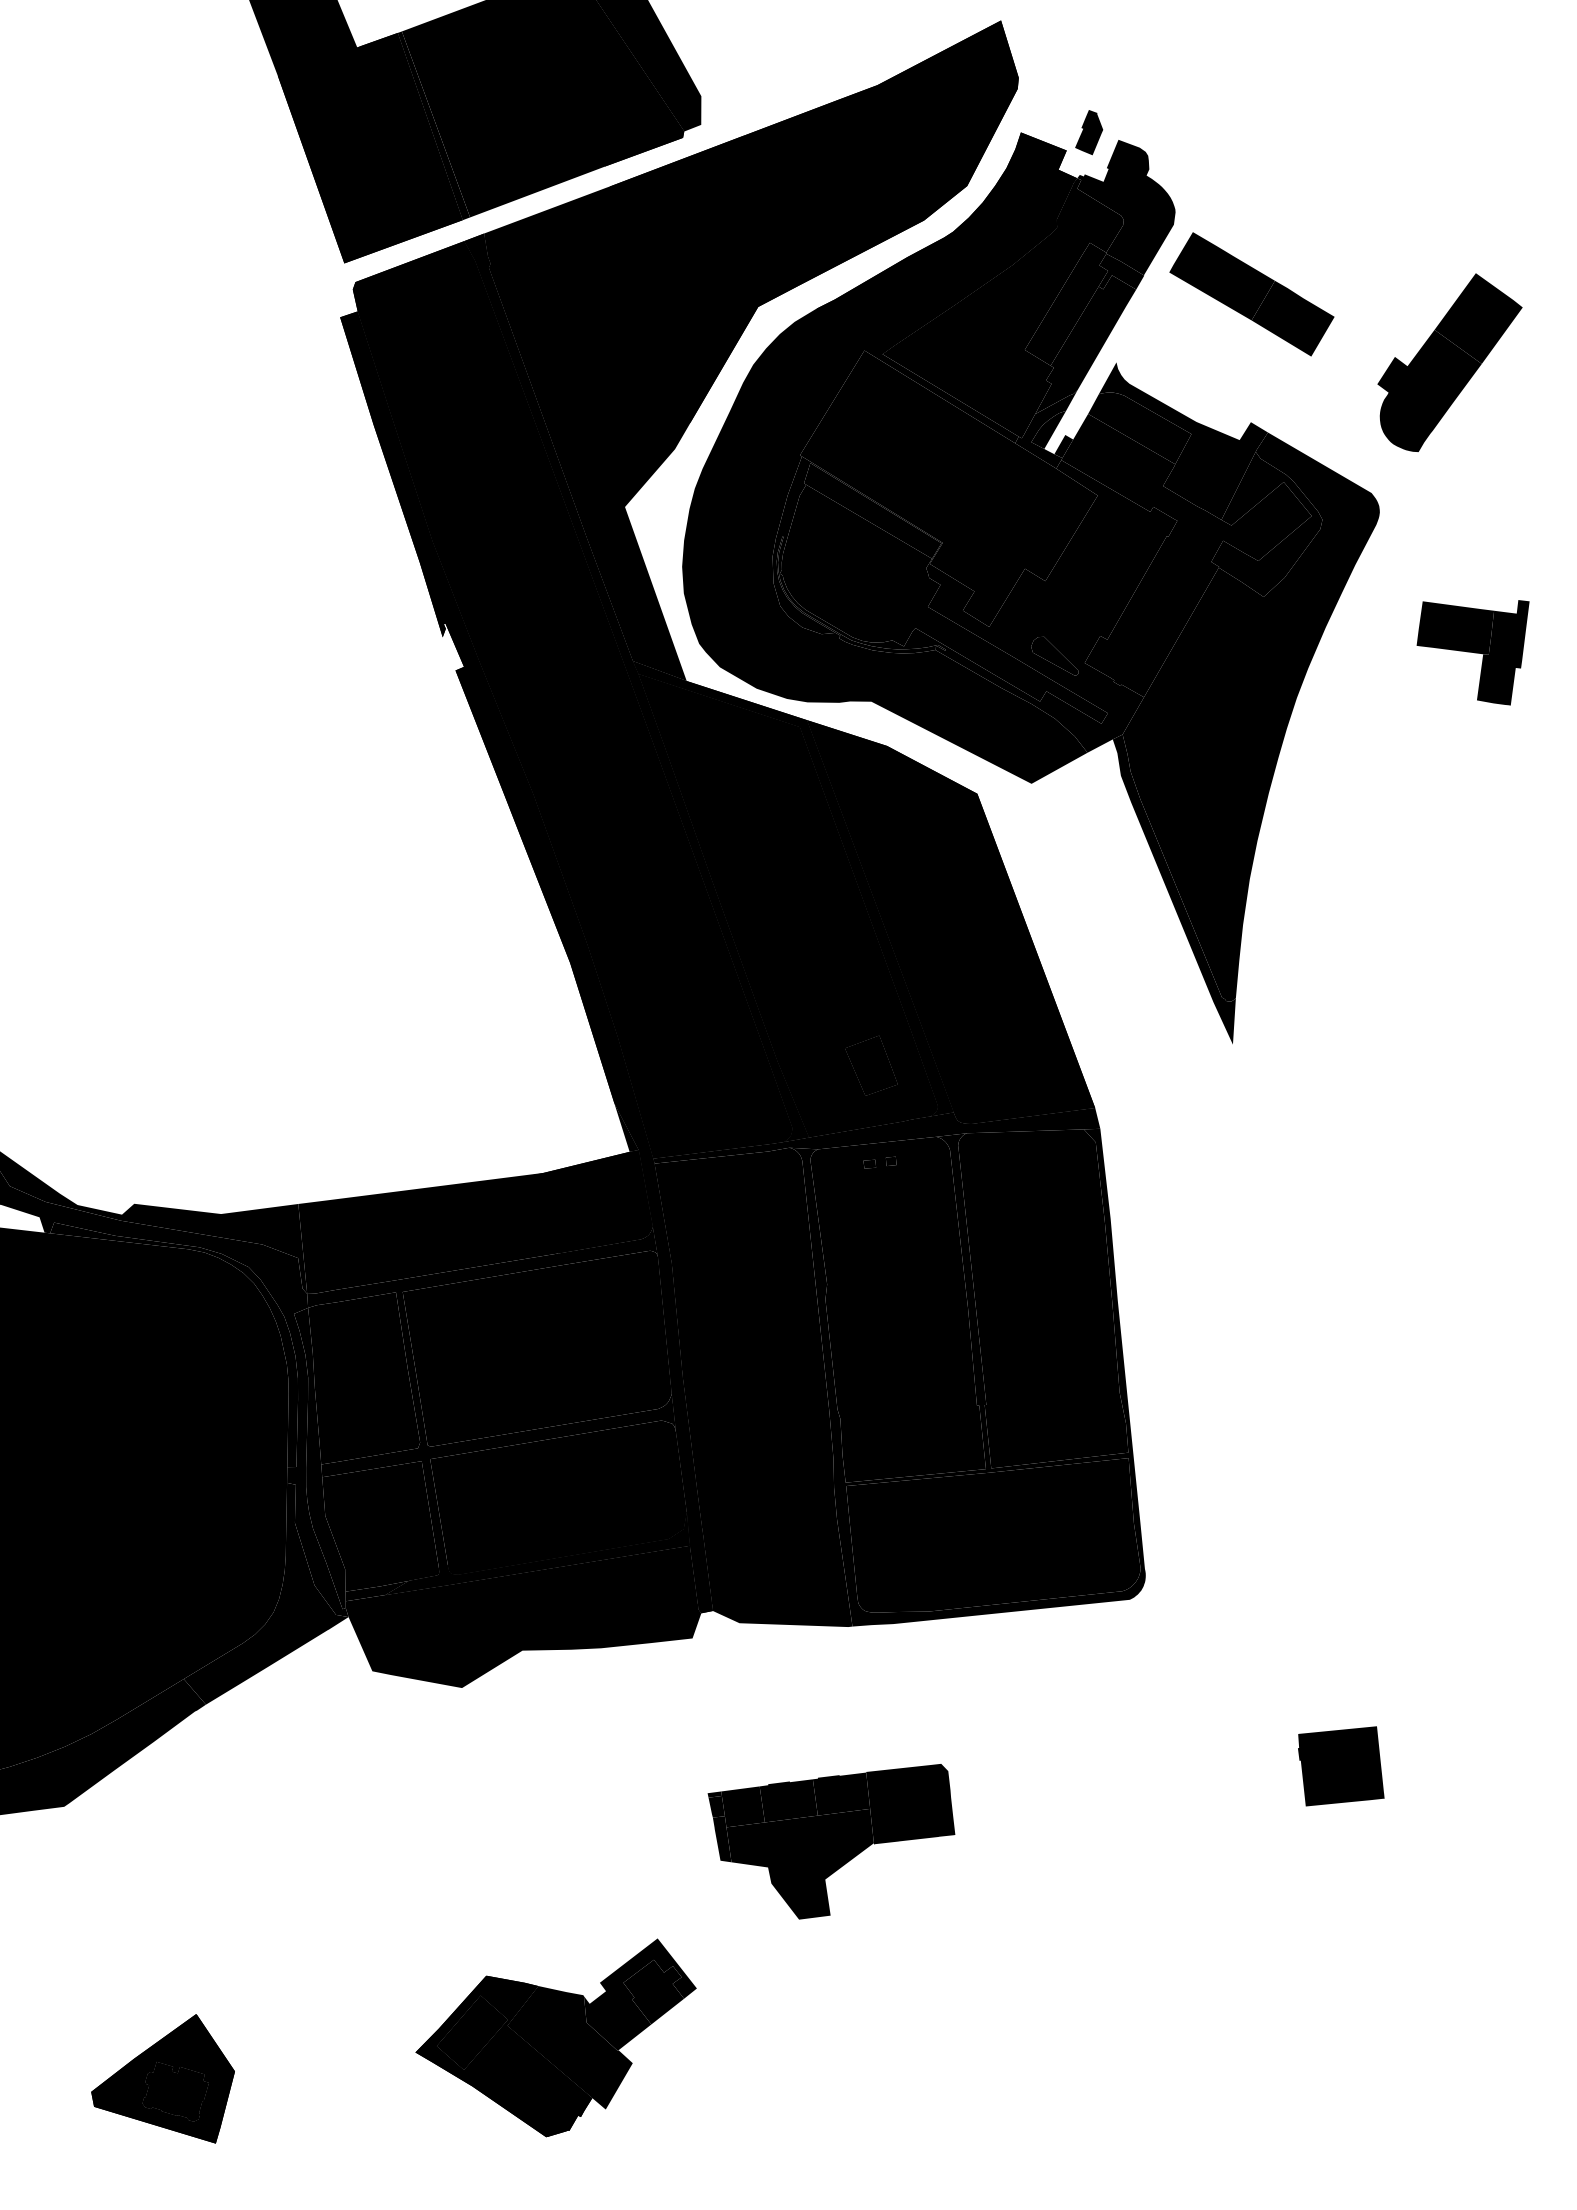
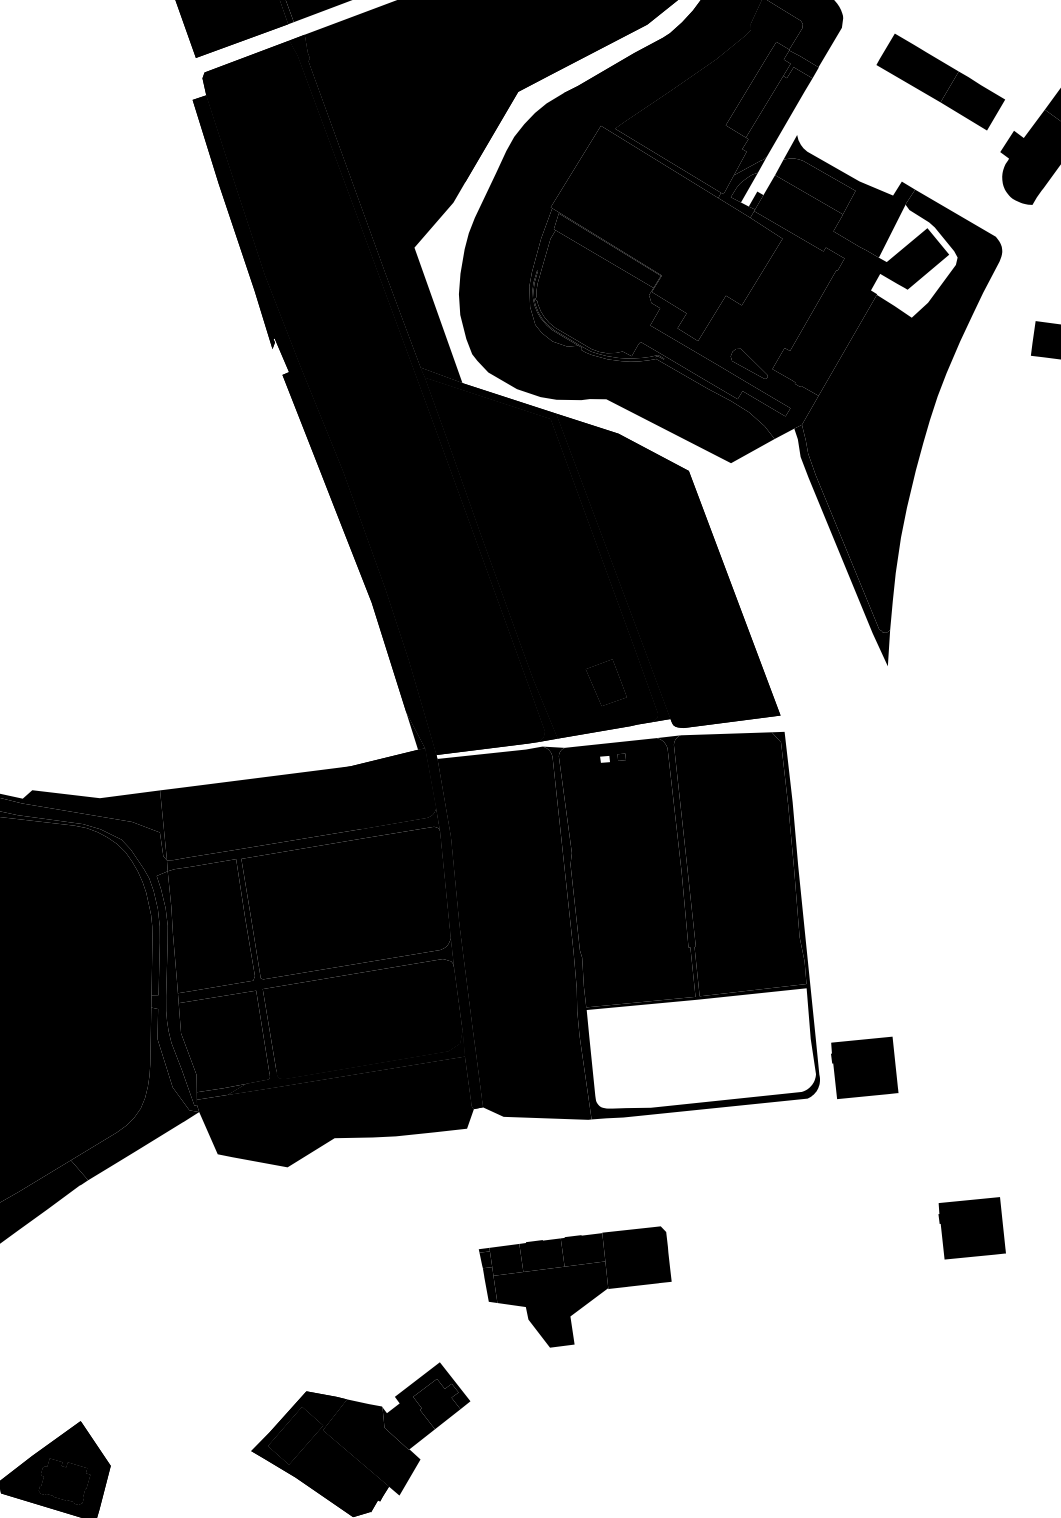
part: (1251, 294) -> (940, 82), moved
fill: (1266, 524) -> (913, 261), removed
fill: (876, 1135) -> (610, 737), removed
fill: (869, 1163) -> (604, 758), removed
fill: (993, 1535) -> (701, 1048), removed
part: (1203, 1560) -> (864, 1068), added

